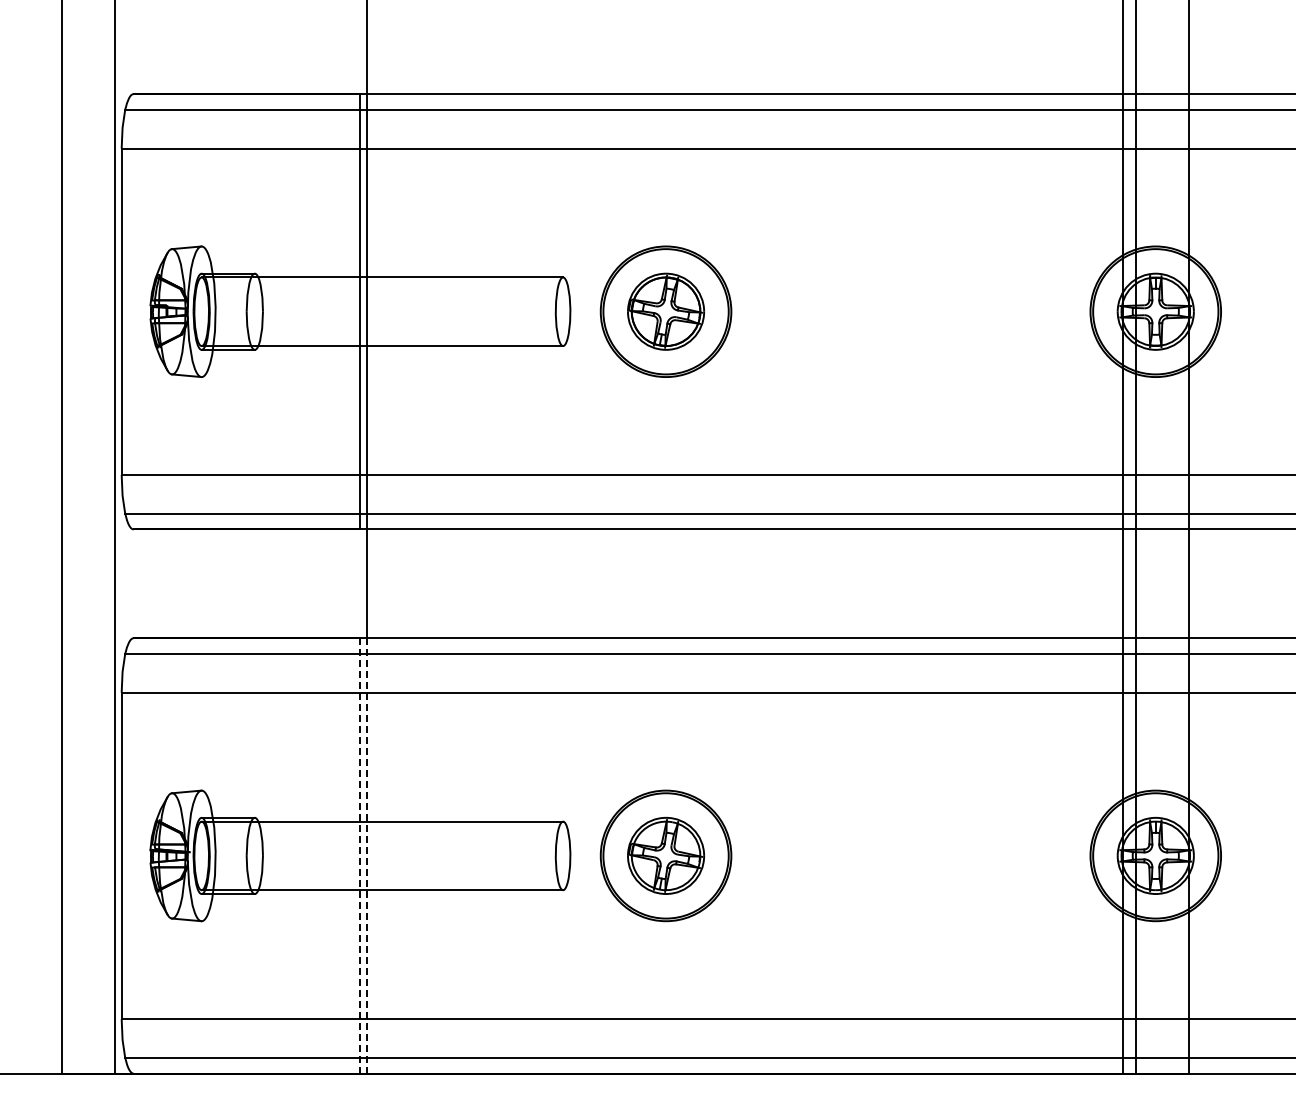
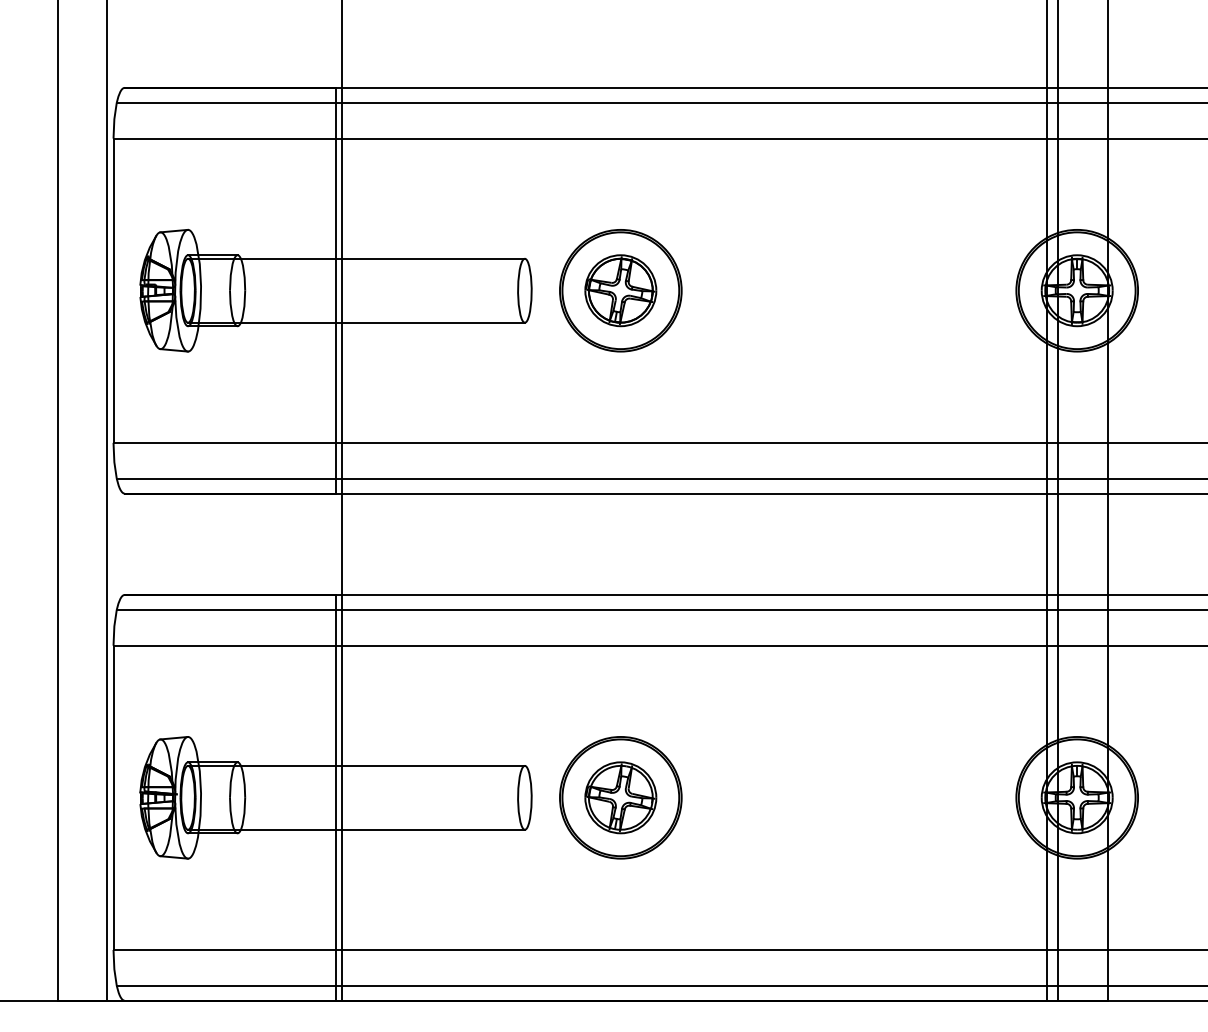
line: (360, 855) -> (336, 797), dashed -> solid
line: (366, 855) -> (341, 797), dashed -> solid

